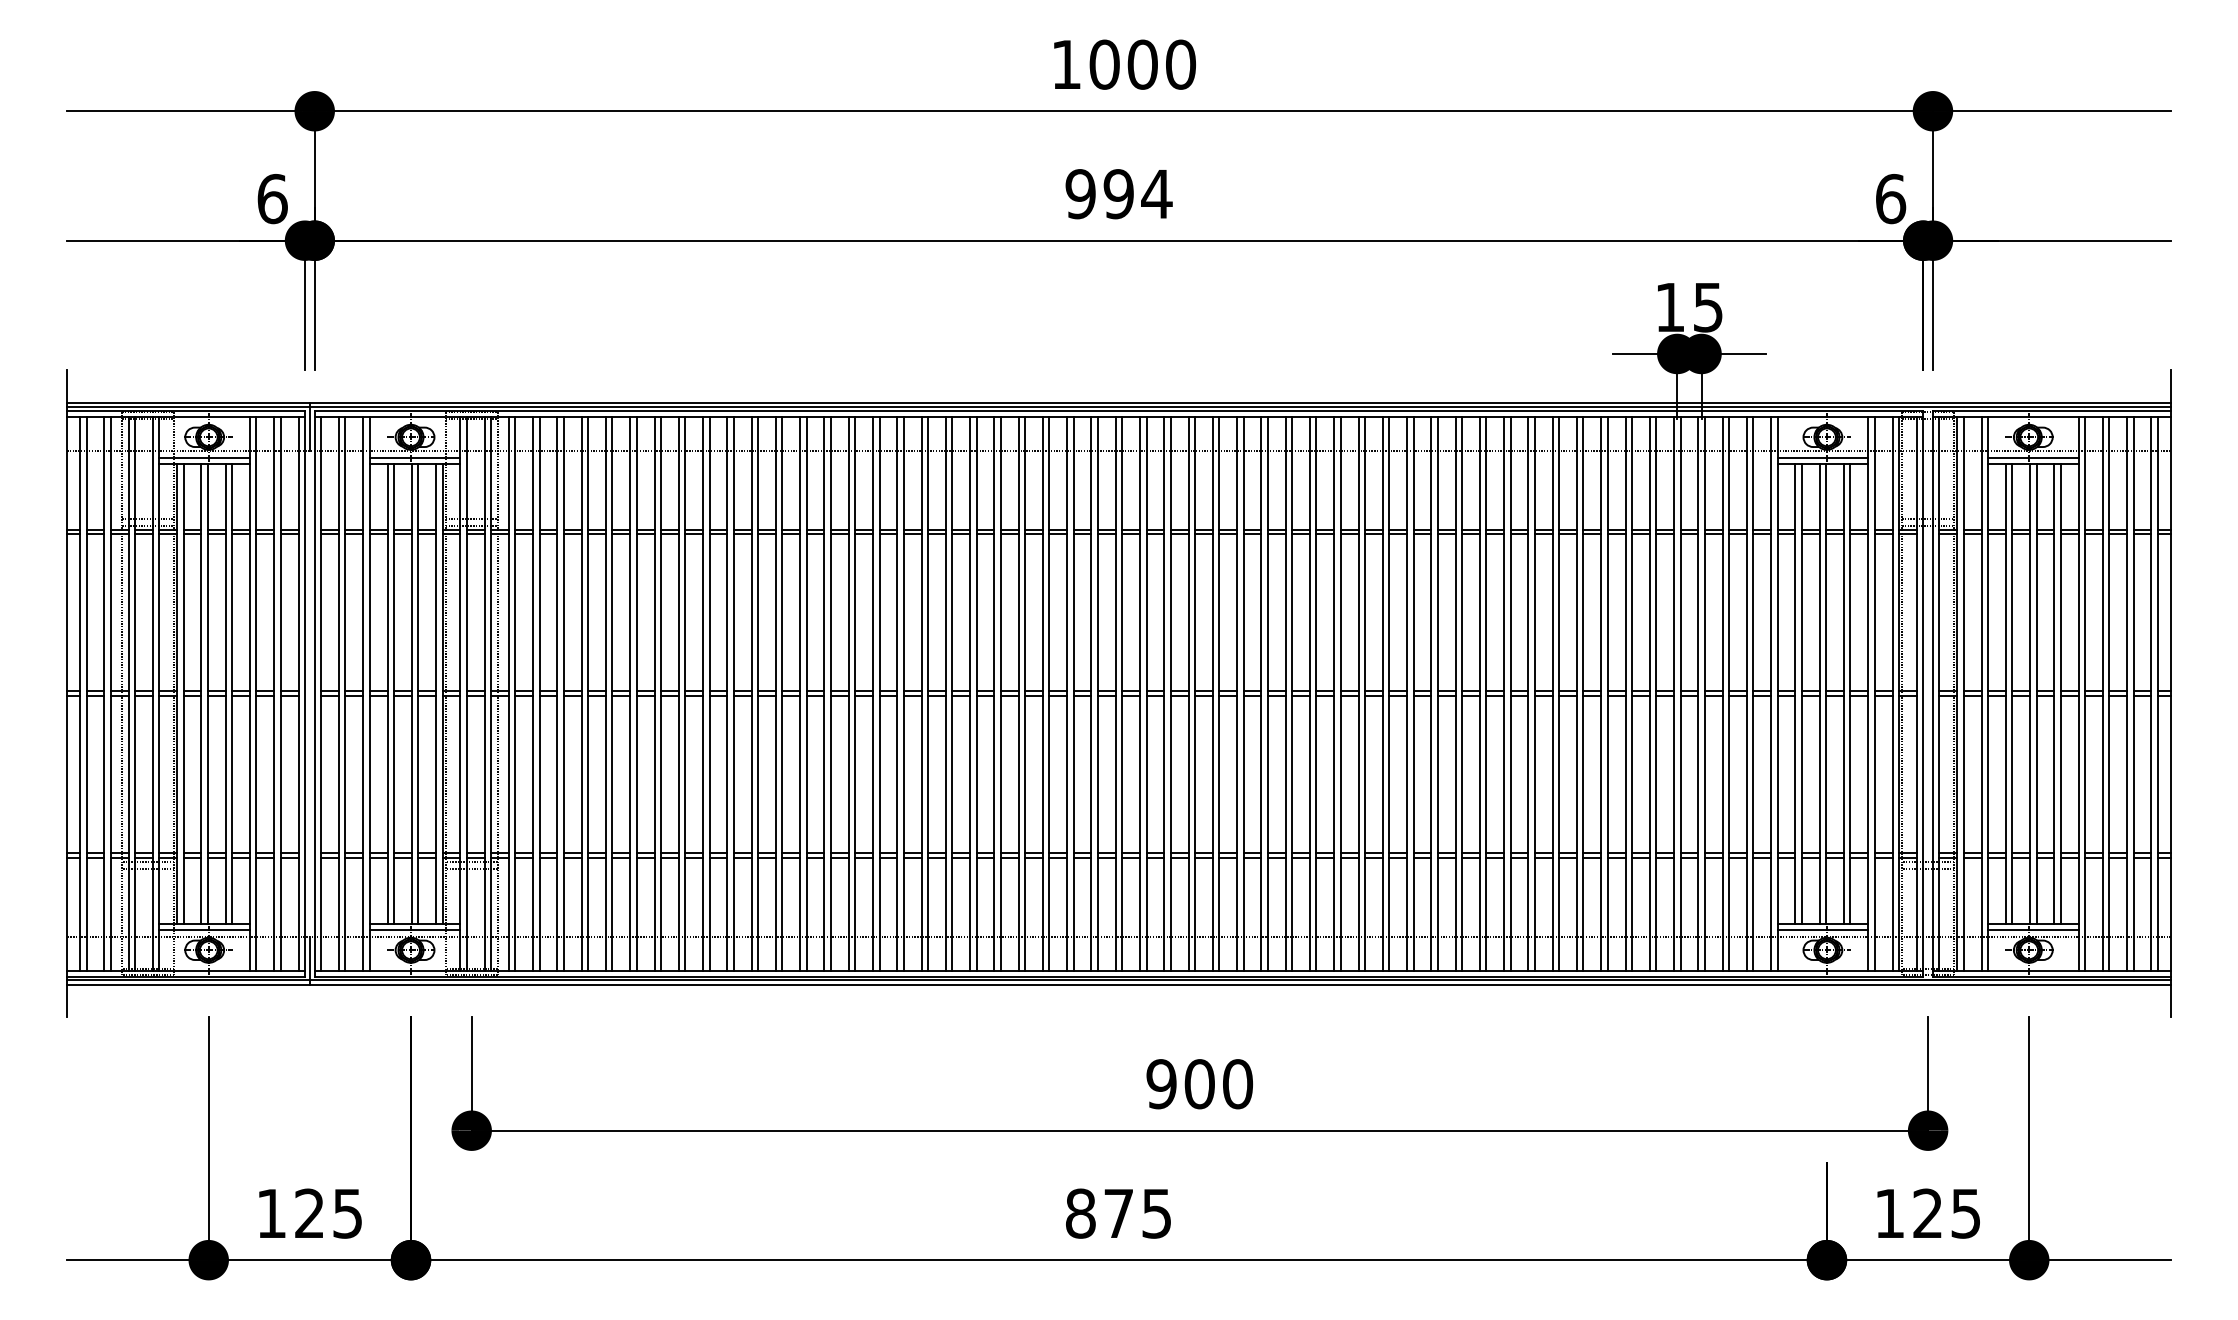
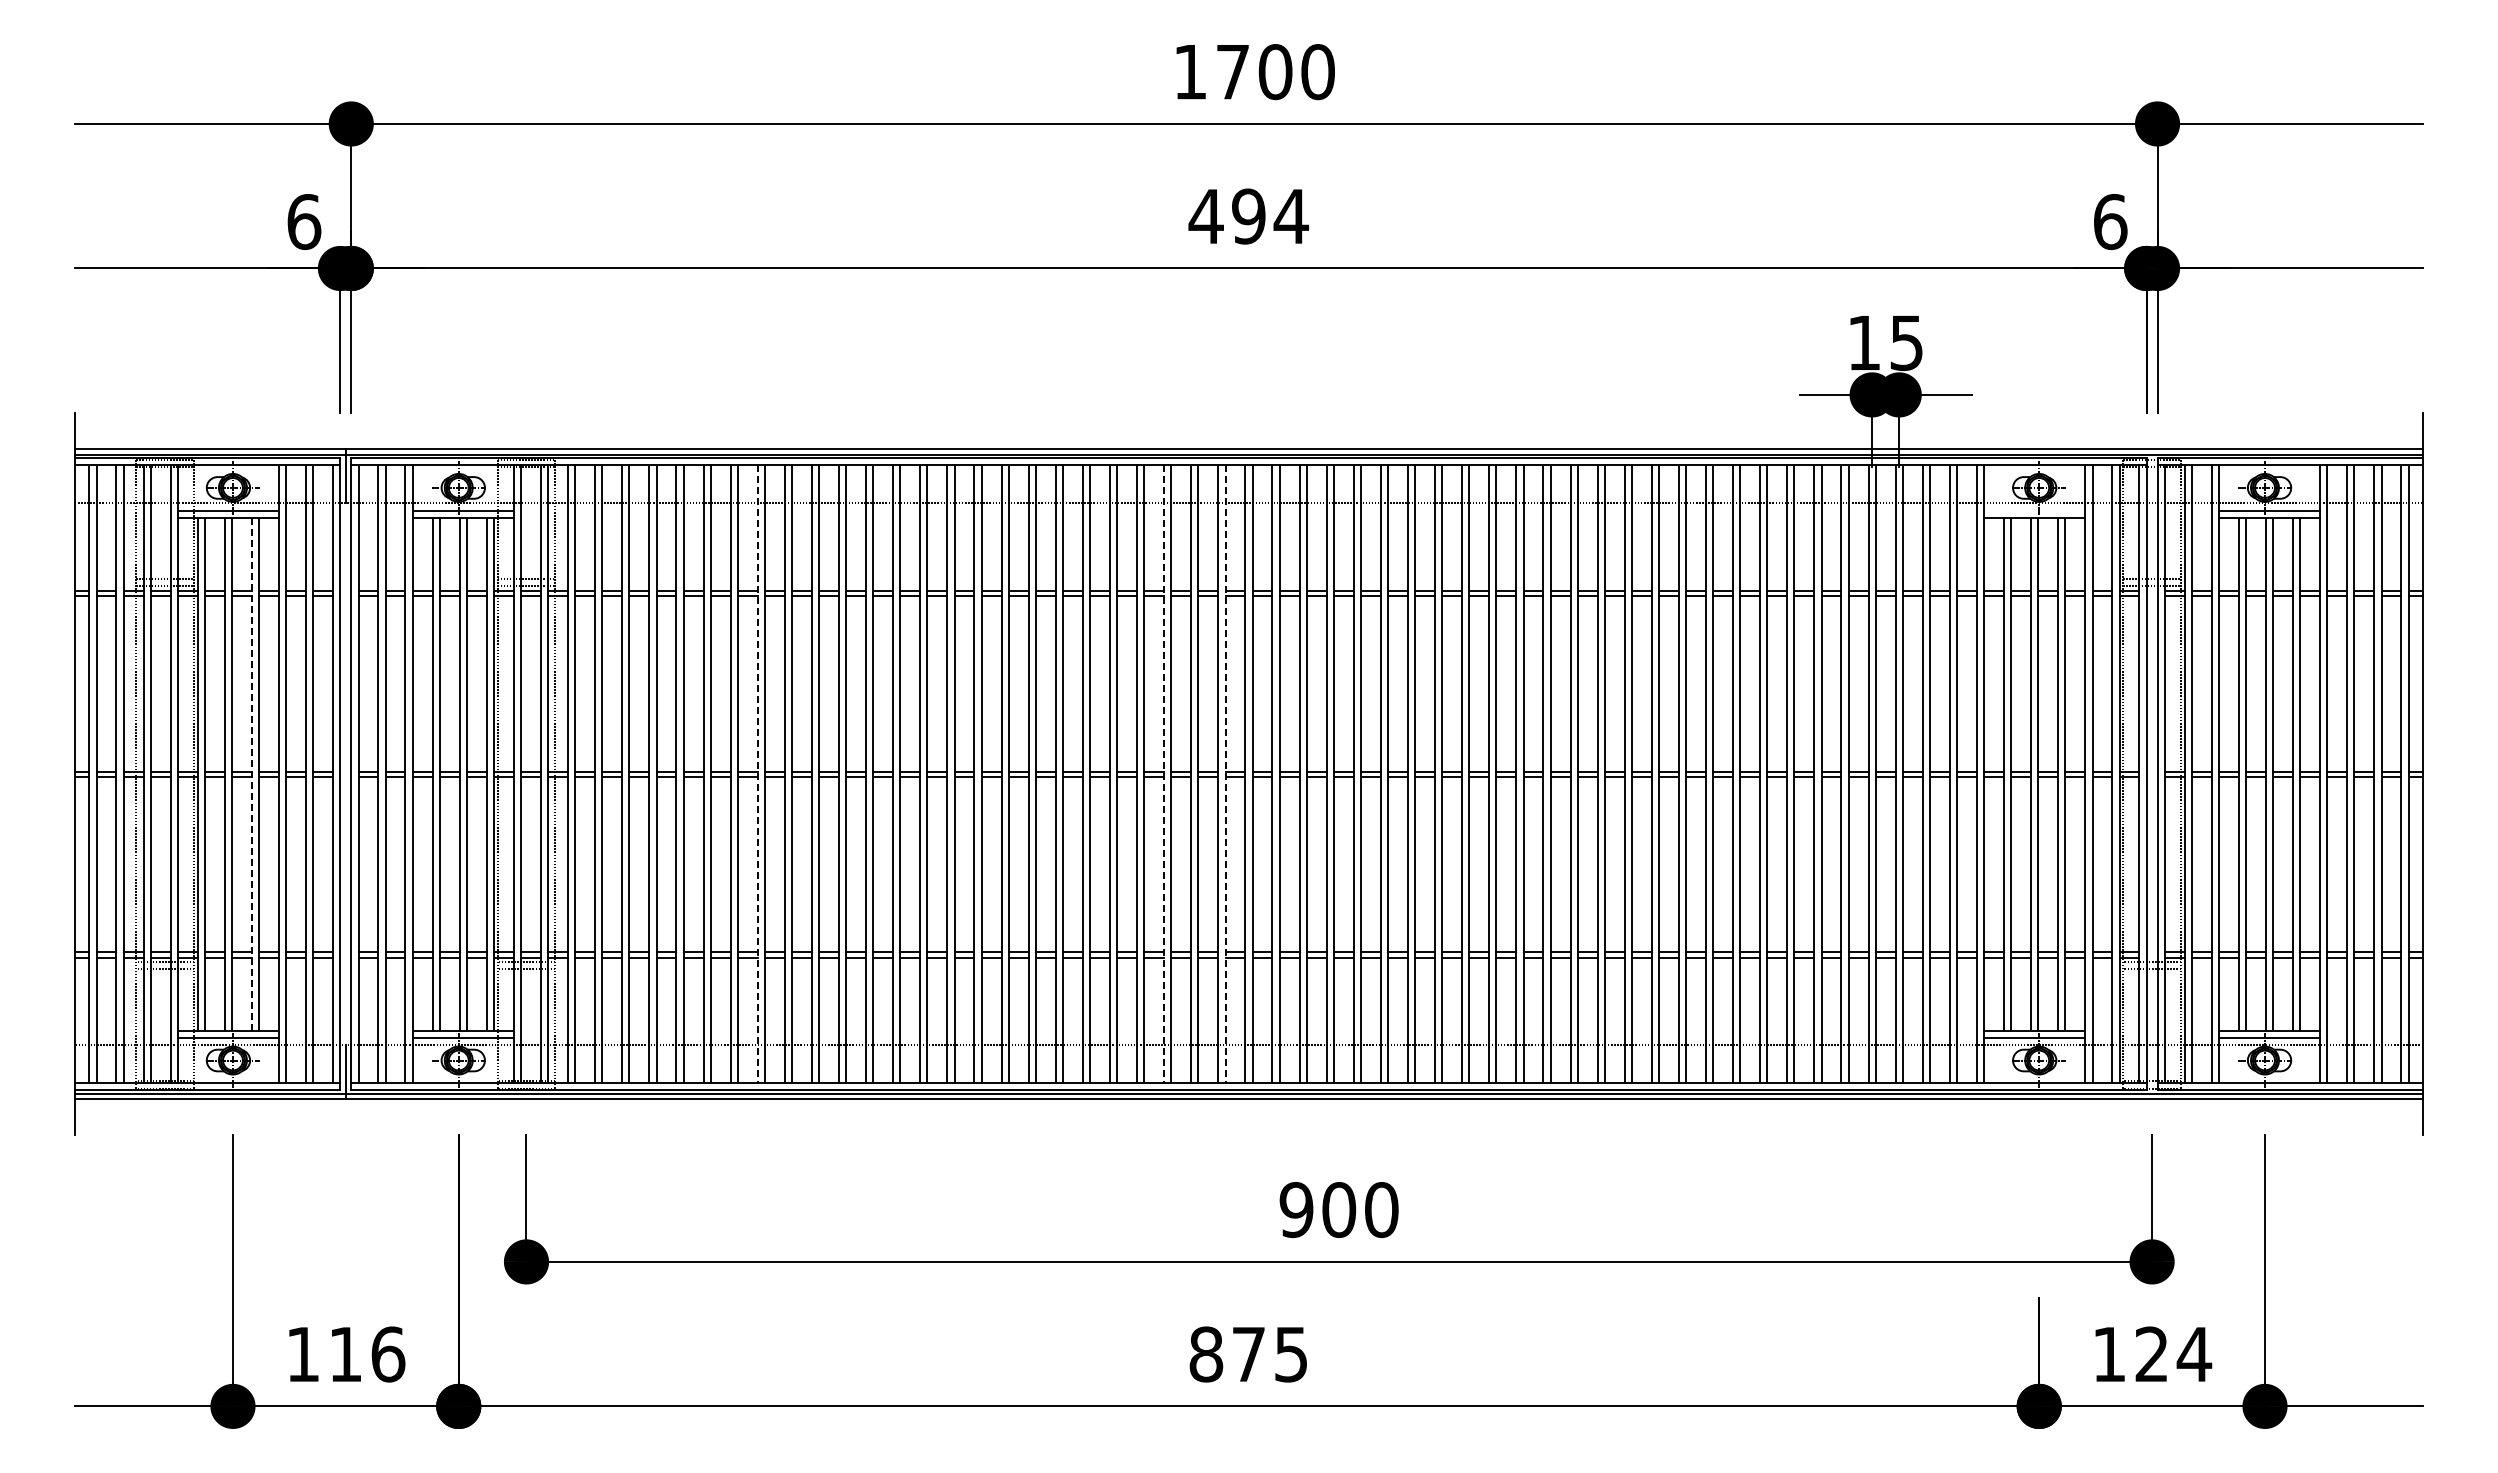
text: (1104, 65) -> (1232, 72), 1000 -> 1700
text: (1080, 194) -> (1205, 216), 994 -> 494
line: (1822, 457) -> (2034, 510), removed
line: (225, 694) -> (251, 774), solid -> dashed
line: (678, 694) -> (757, 774), solid -> dashed
line: (1043, 694) -> (1164, 774), solid -> dashed
line: (1097, 694) -> (1225, 774), solid -> dashed
text: (329, 1213) -> (367, 1354), 125 -> 116
text: (1966, 1213) -> (2194, 1354), 125 -> 124

